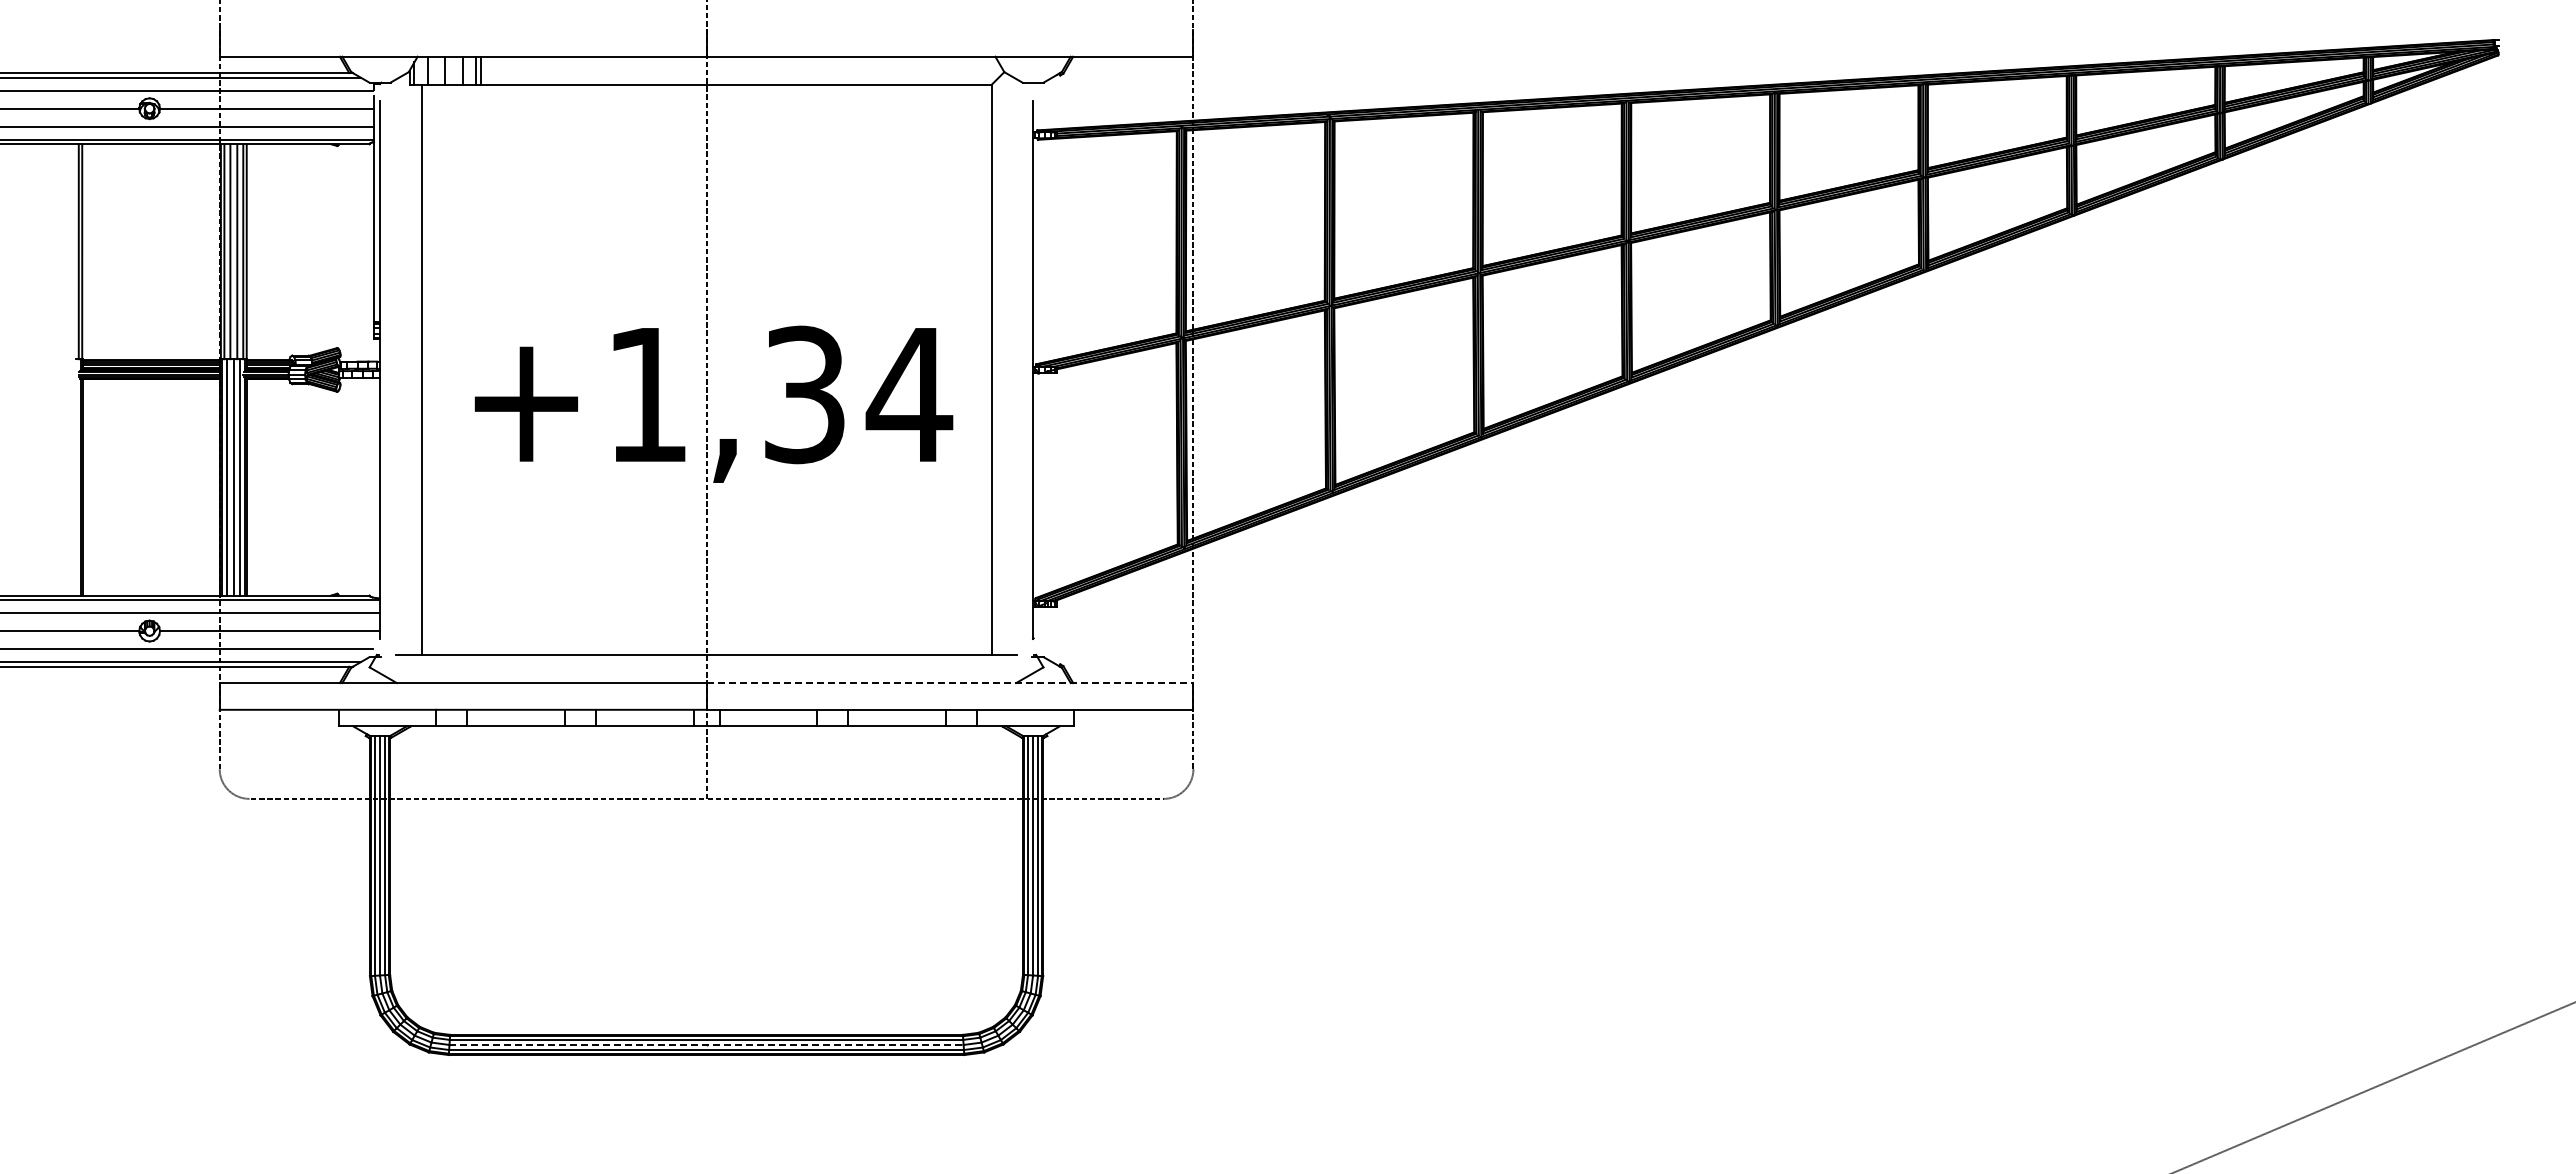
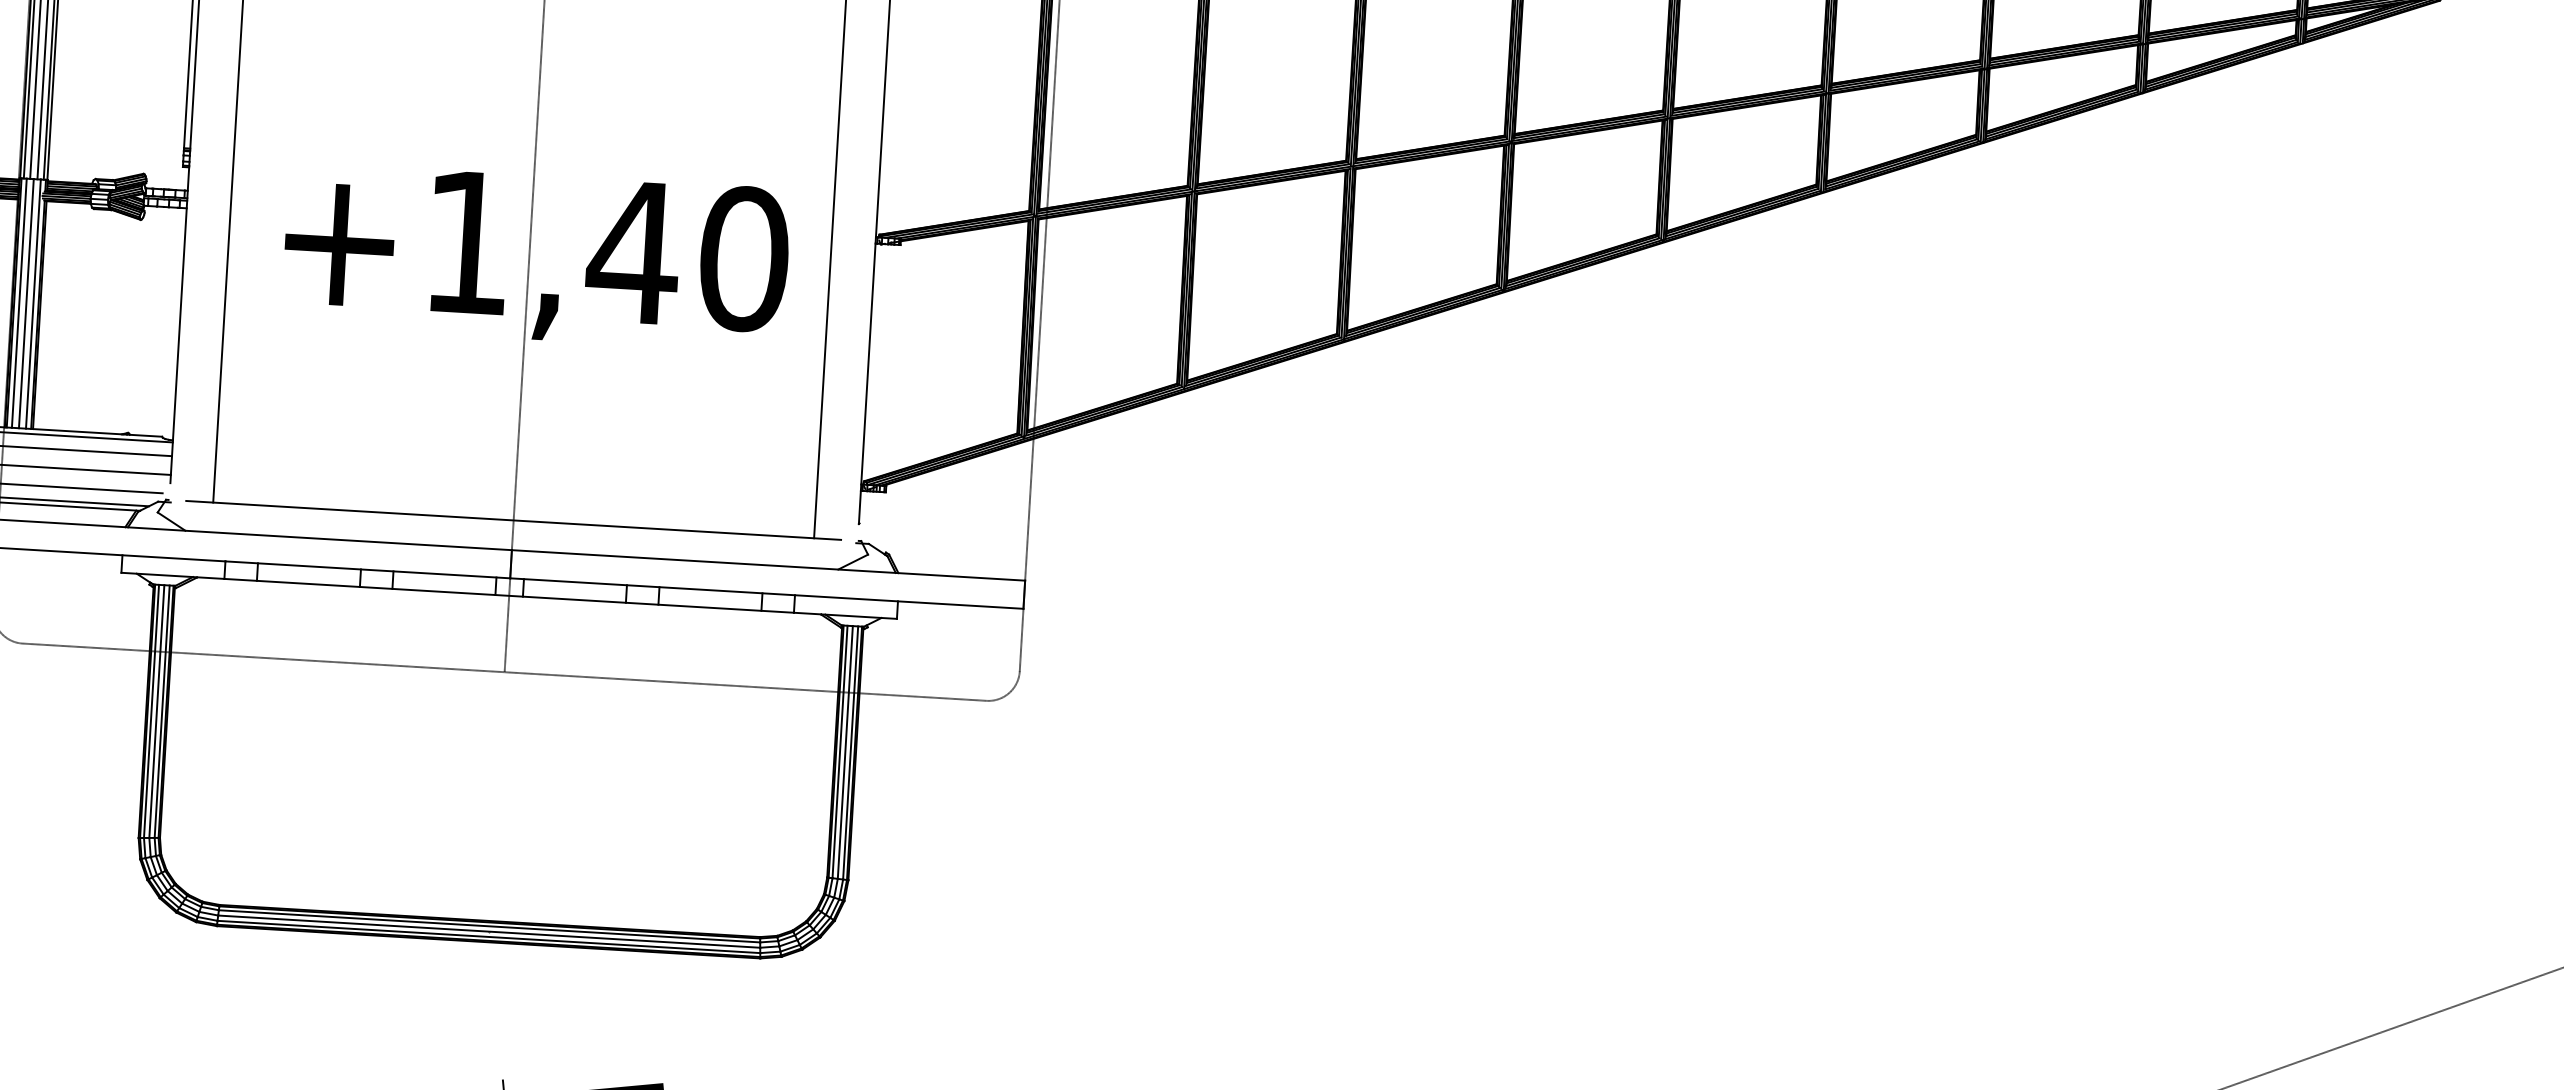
text: (856, 394) -> (688, 255), +1,34 -> +1,40
line: (950, 683) -> (769, 565), dashed -> solid
line: (707, 1044) -> (490, 931), dashed -> solid

